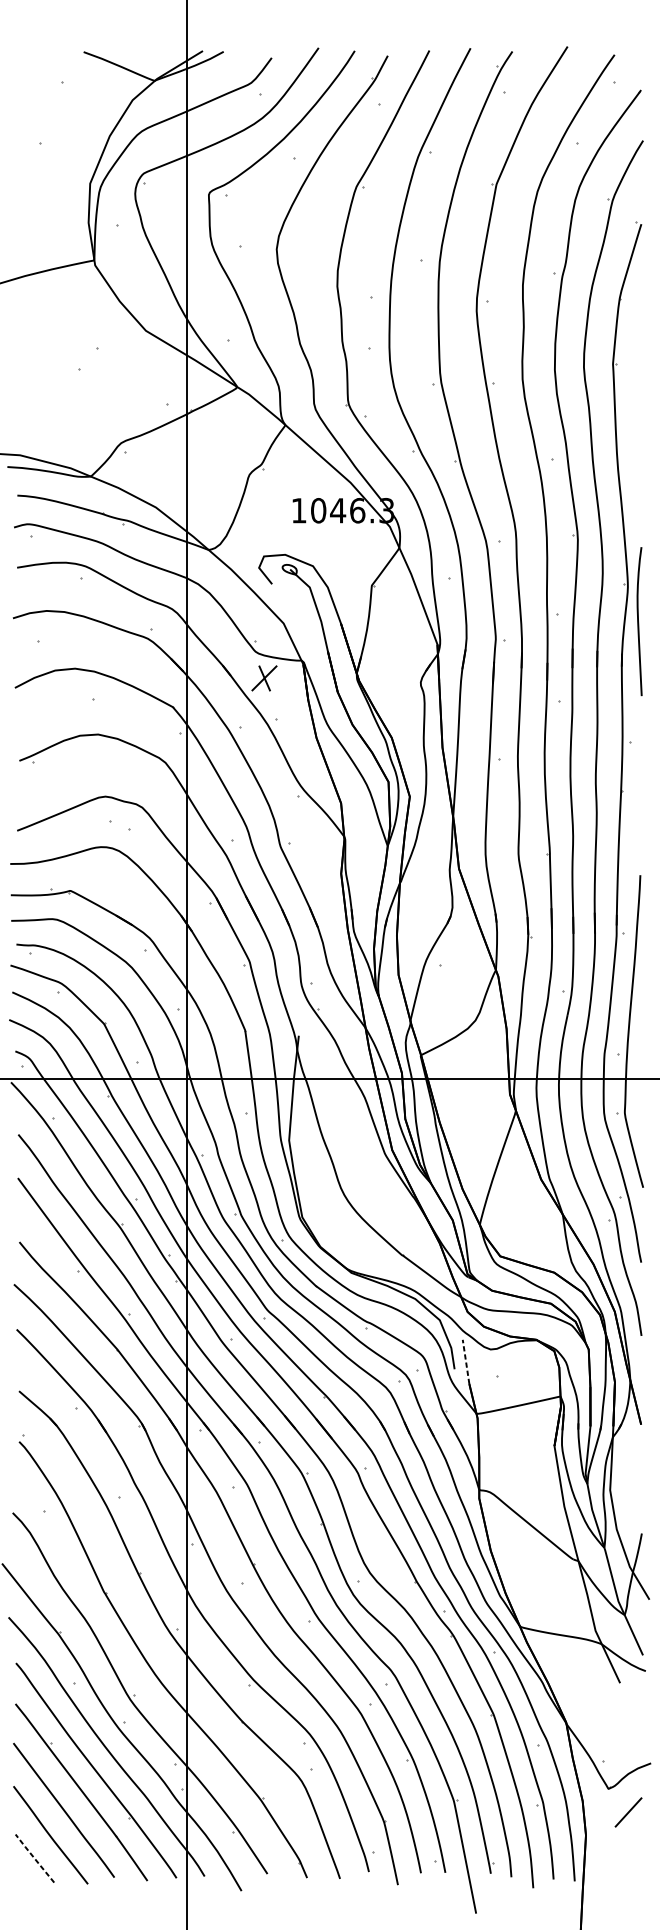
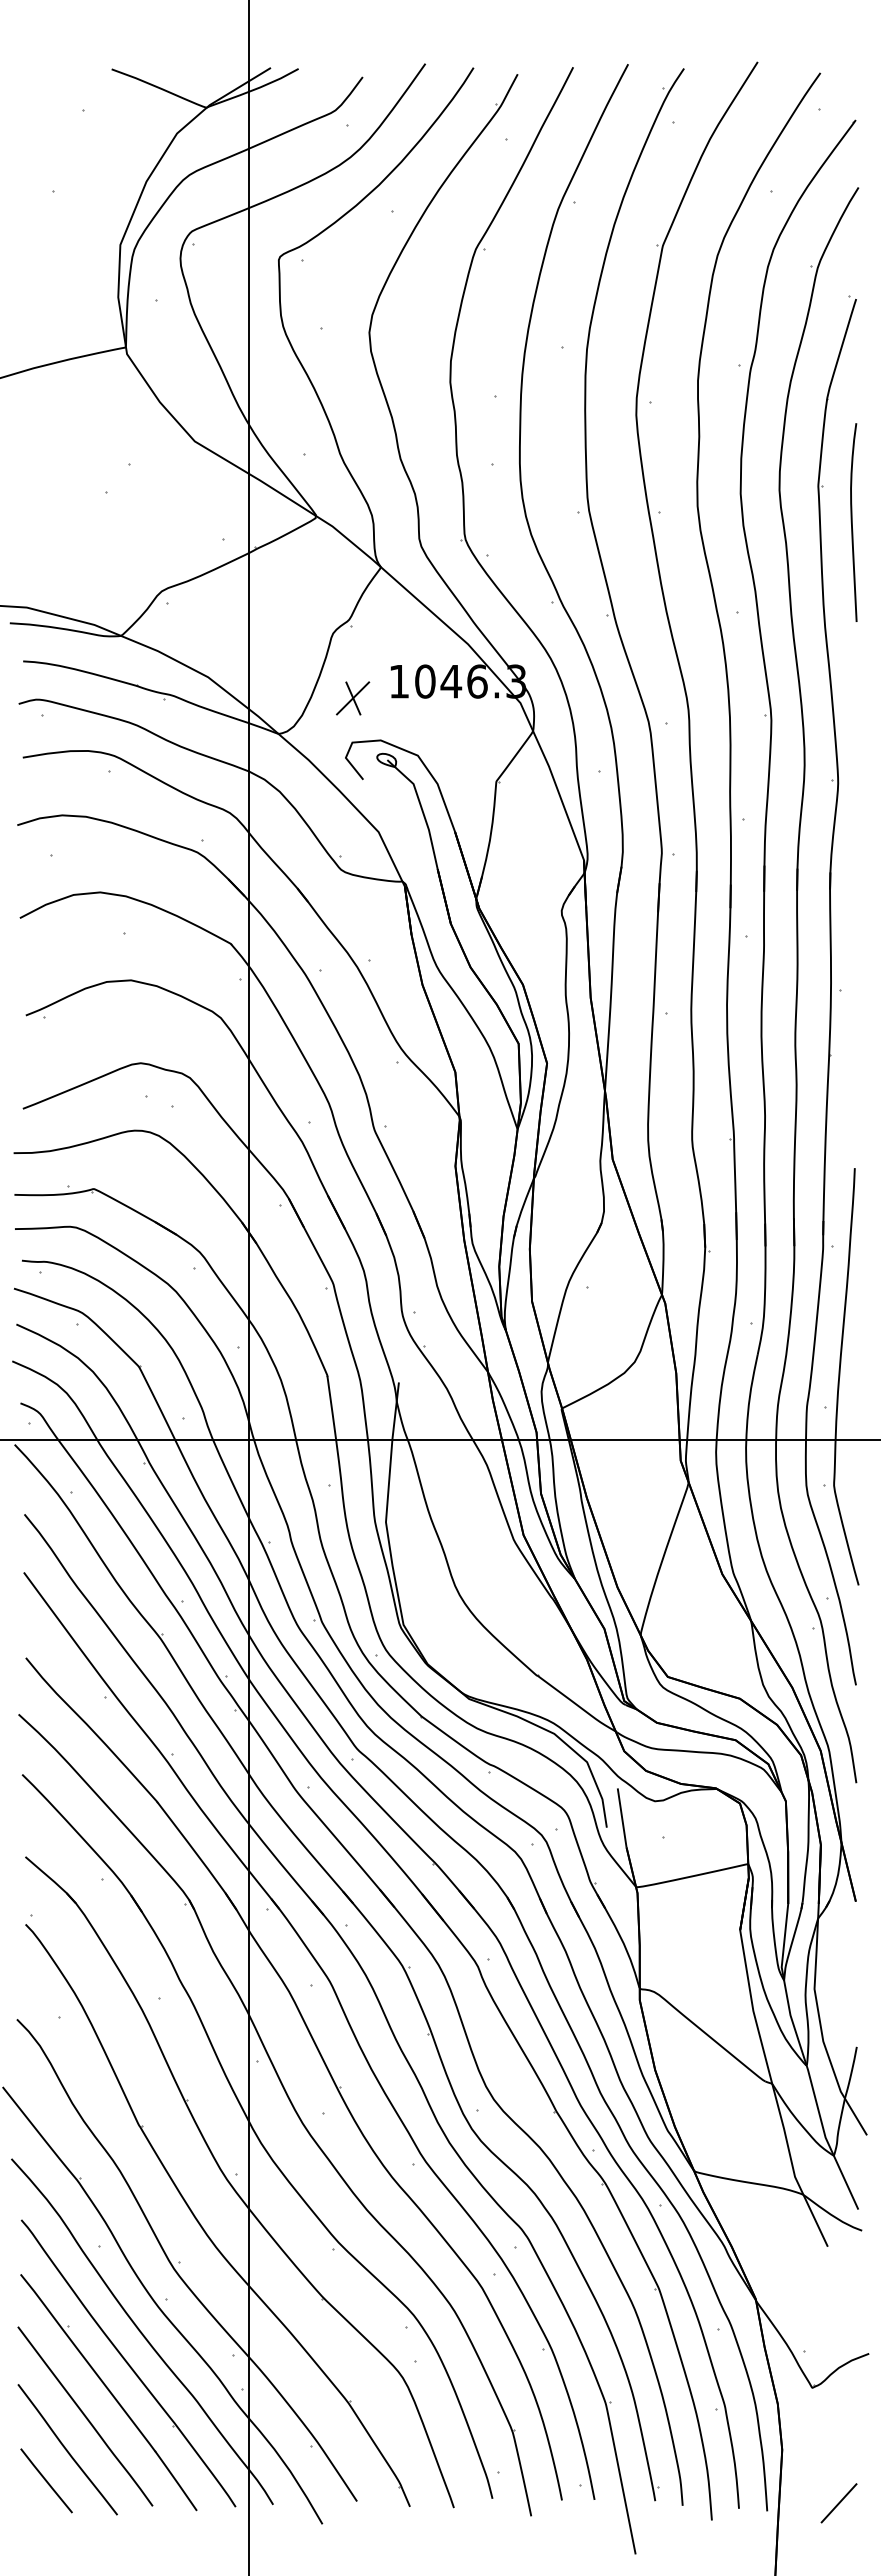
curve: (638, 621) -> (852, 522), moved
part: (264, 678) -> (353, 698), moved
line: (466, 1361) -> (622, 1817), dashed -> solid
line: (628, 1812) -> (838, 2503), moved
line: (34, 1858) -> (46, 2480), dashed -> solid

